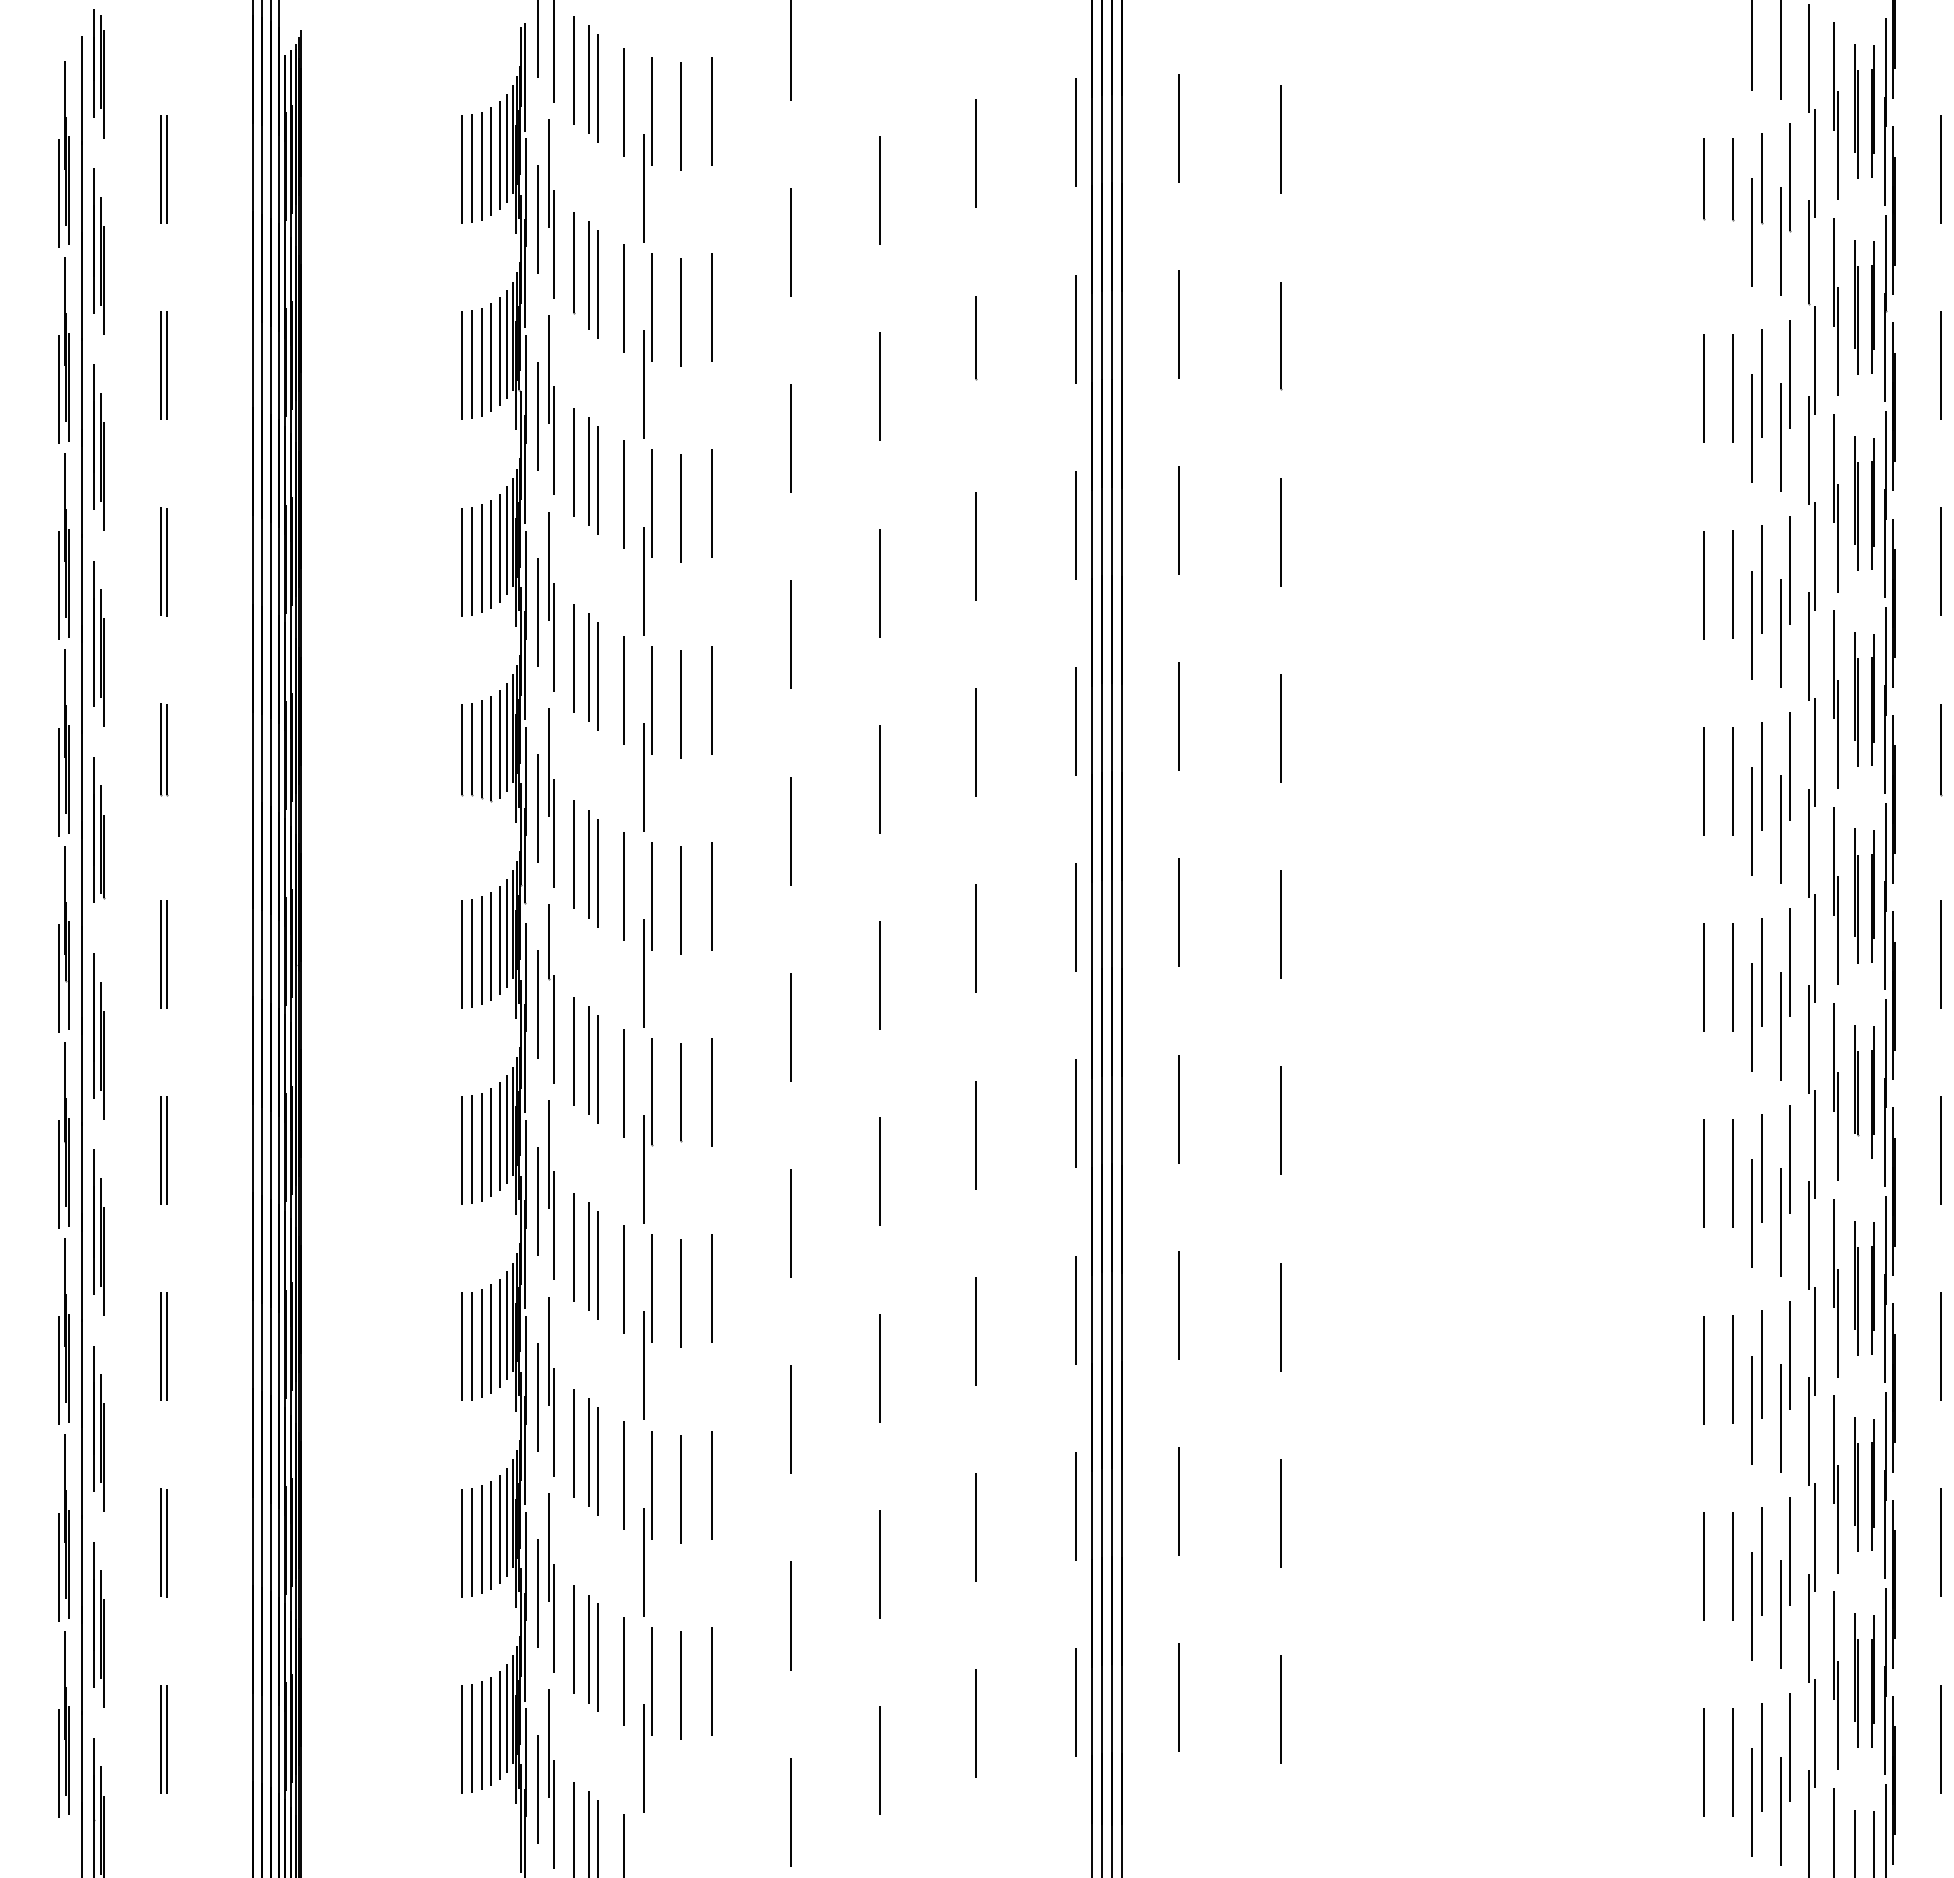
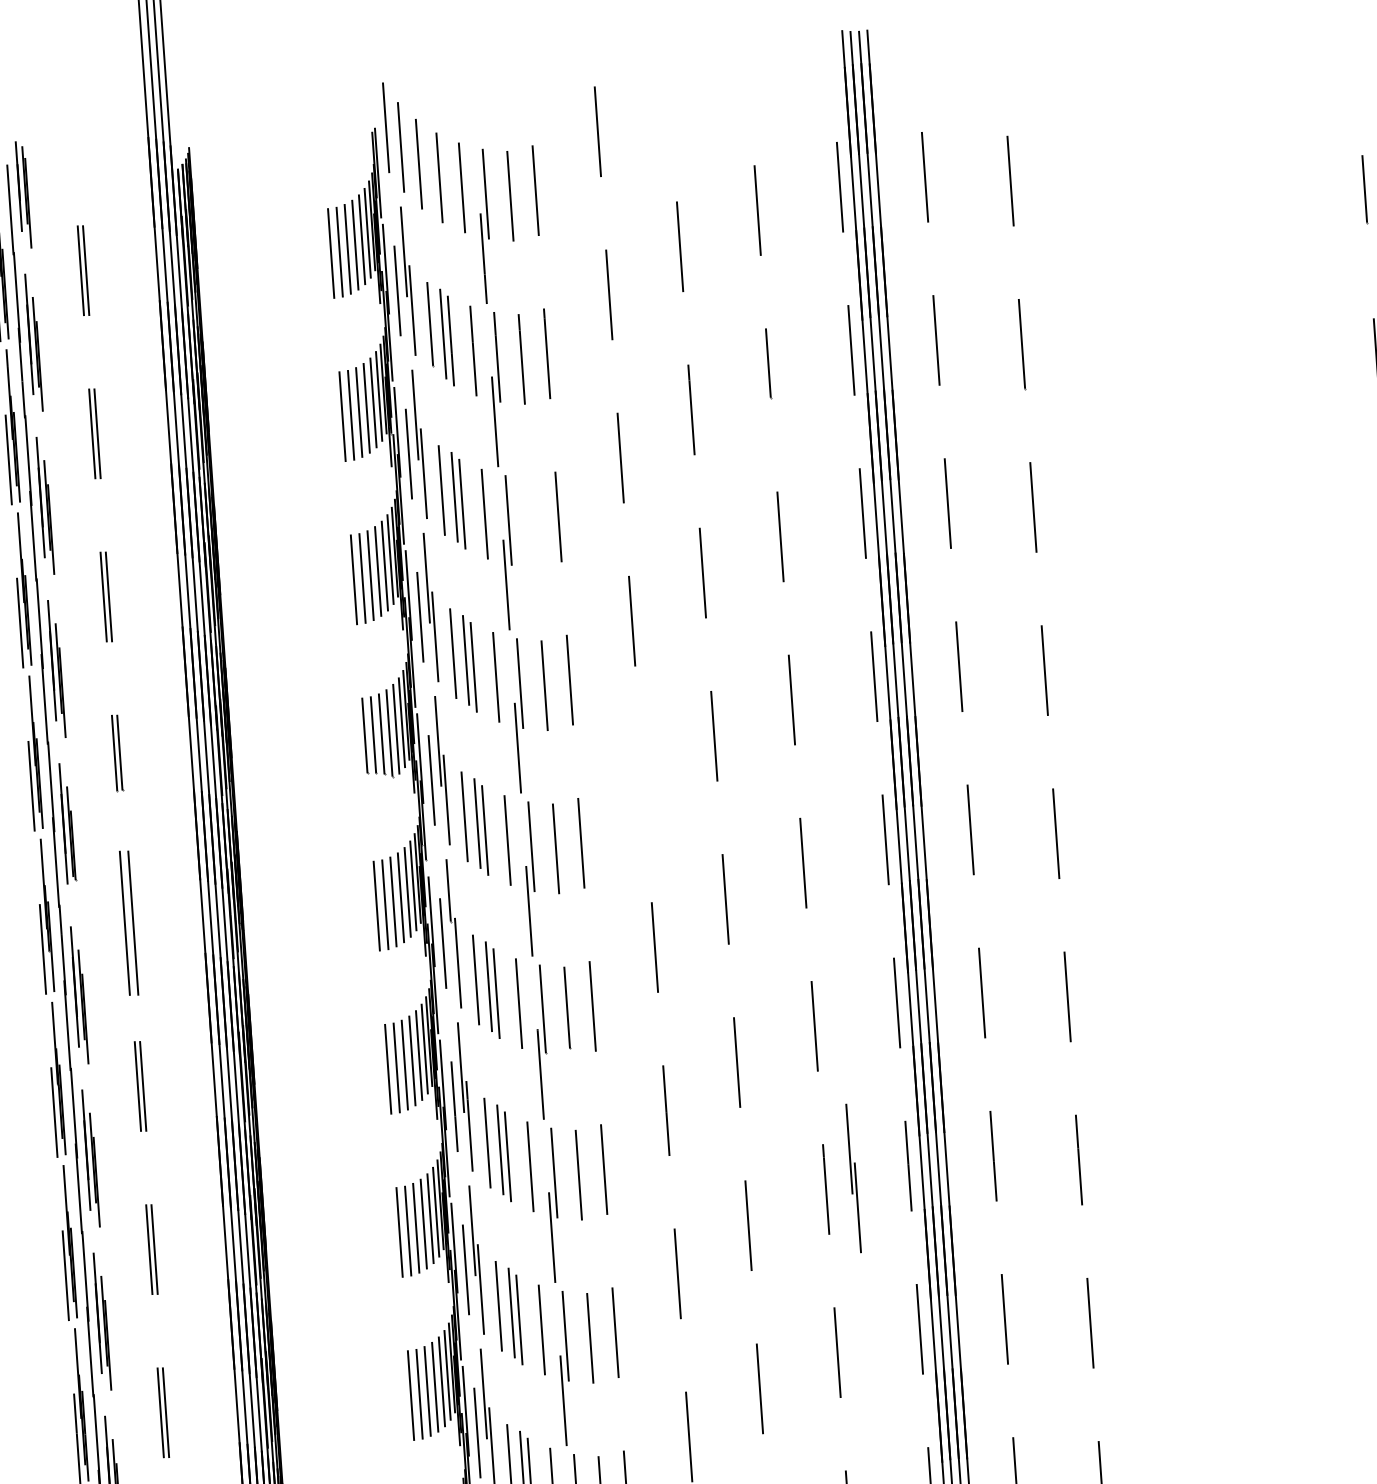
line: (589, 78) -> (432, 170), removed
line: (681, 508) -> (533, 522), removed
line: (790, 831) -> (642, 784), removed
part: (163, 954) -> (128, 923), size x1.6
part: (1009, 1319) -> (853, 1177), added

